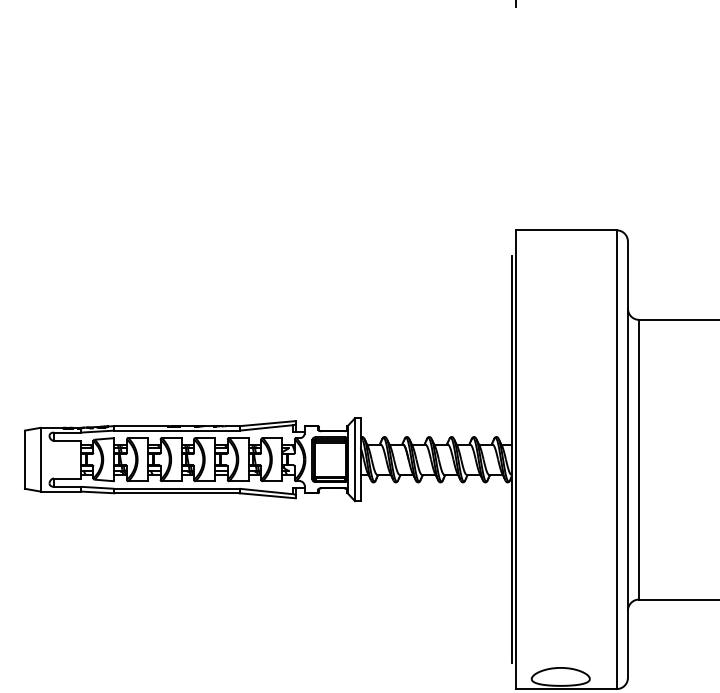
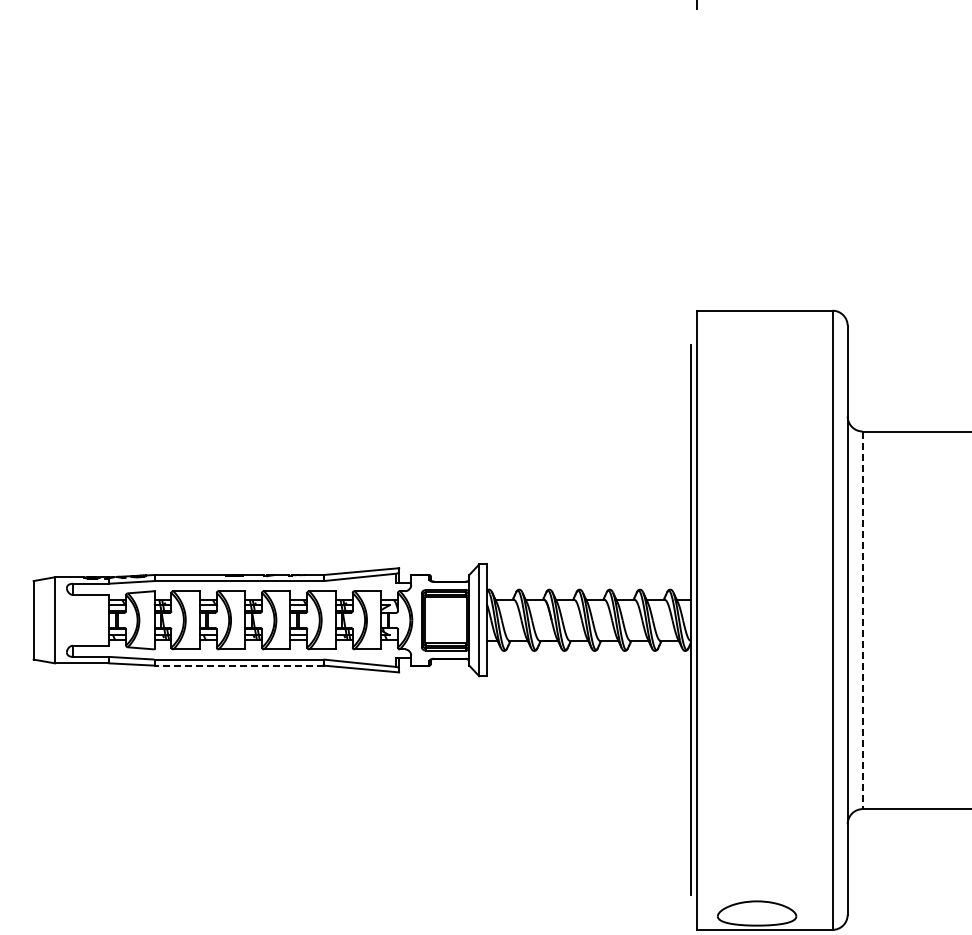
line: (638, 459) -> (862, 620), solid -> dashed
line: (177, 493) -> (239, 665), solid -> dashed

